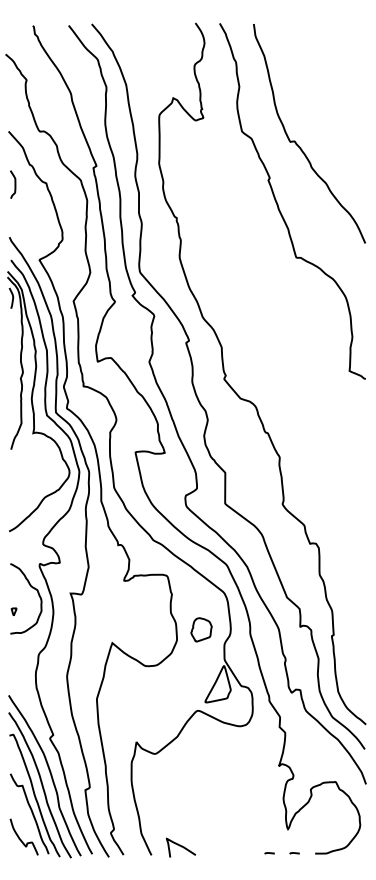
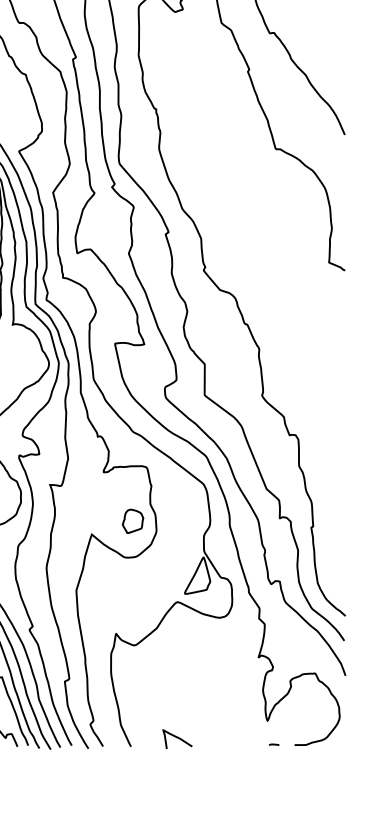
part: (201, 629) -> (133, 520), moved
curve: (181, 847) -> (178, 738), moved
line: (269, 853) -> (249, 744), removed

